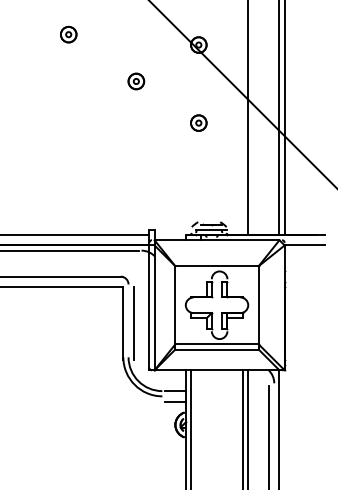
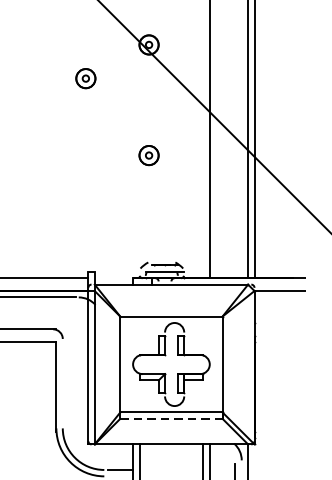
part: (136, 81) -> (86, 78), moved
part: (198, 122) -> (148, 154), moved
line: (133, 323) -> (68, 386), removed
line: (217, 349) -> (172, 418), solid -> dashed

